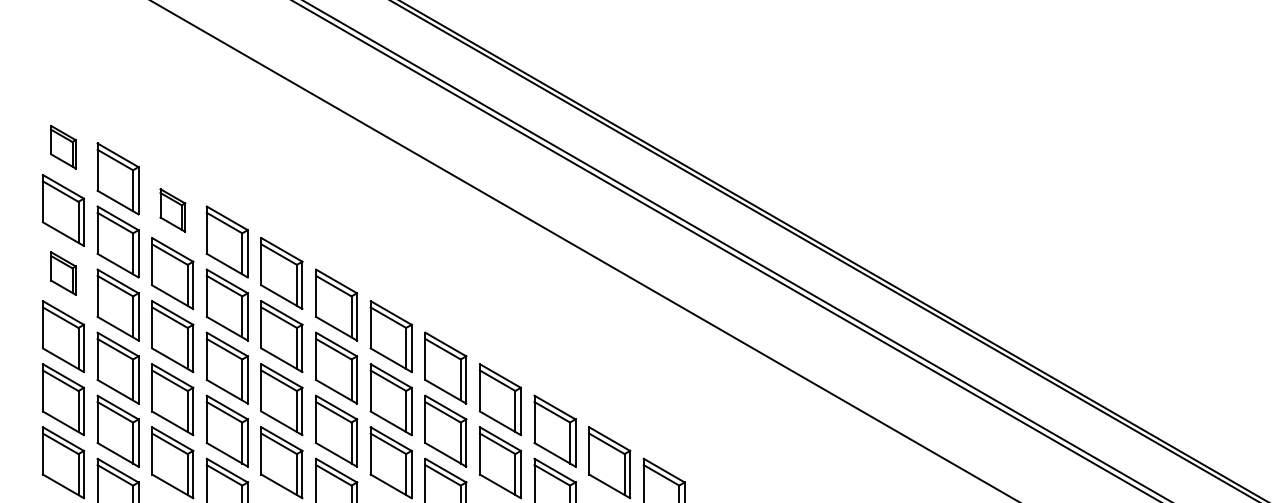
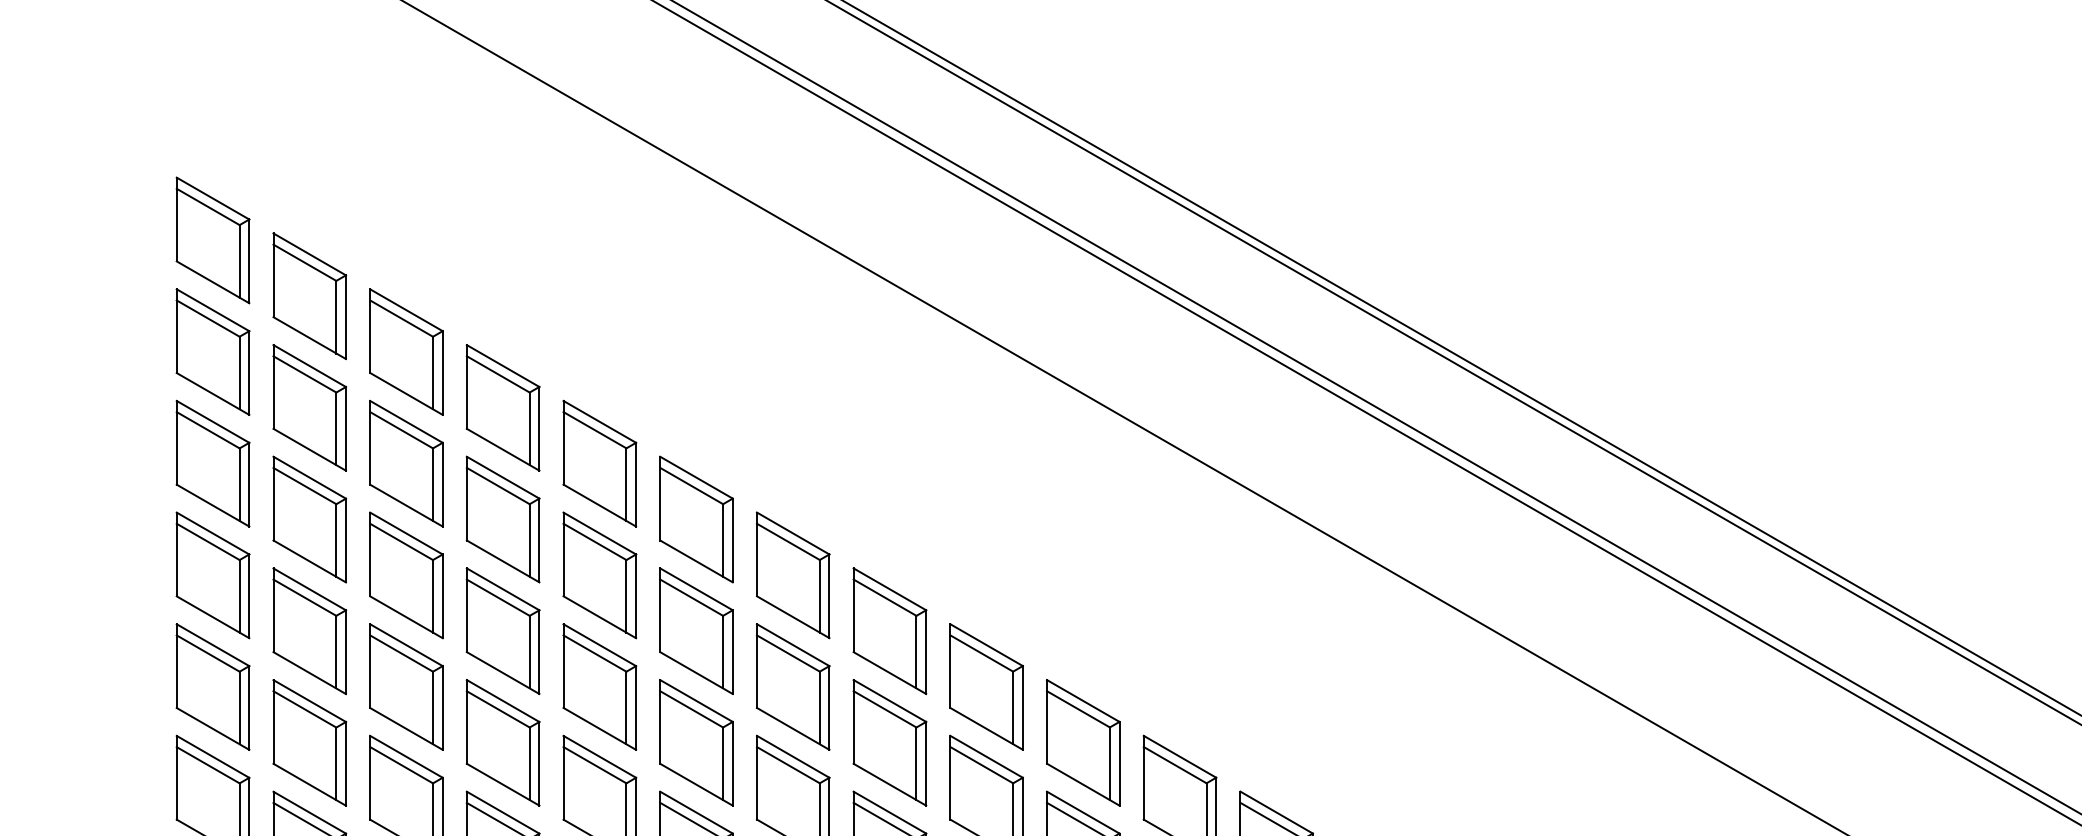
part: (63, 146) -> (213, 238), size x1.67
part: (172, 210) -> (406, 352), size x1.67
part: (63, 273) -> (213, 463), size x1.67

